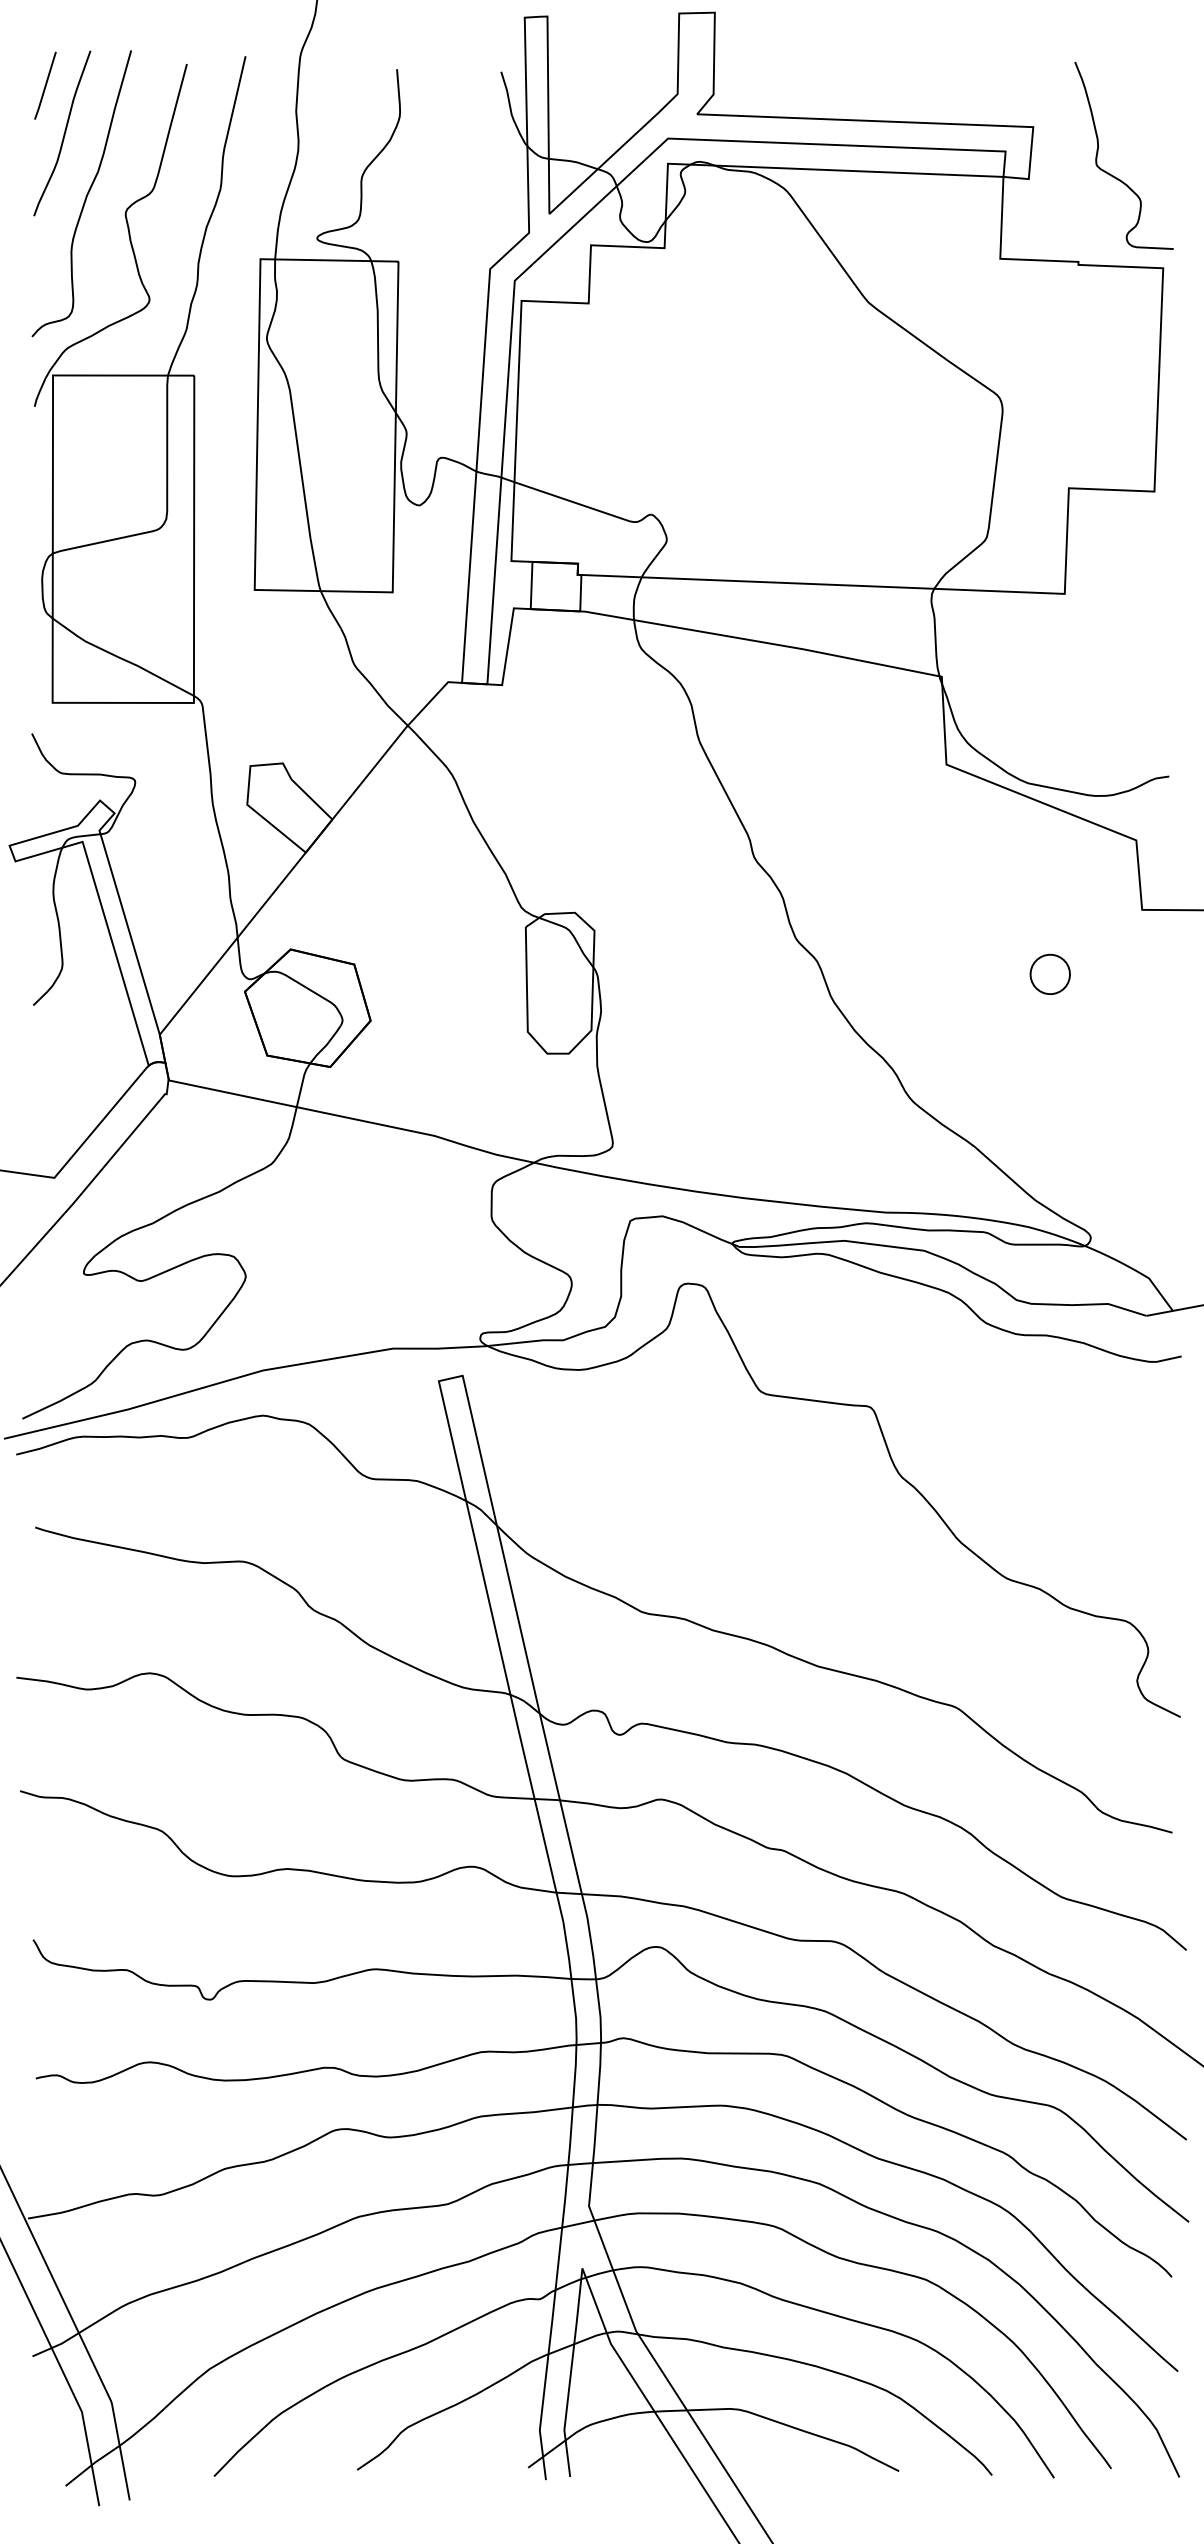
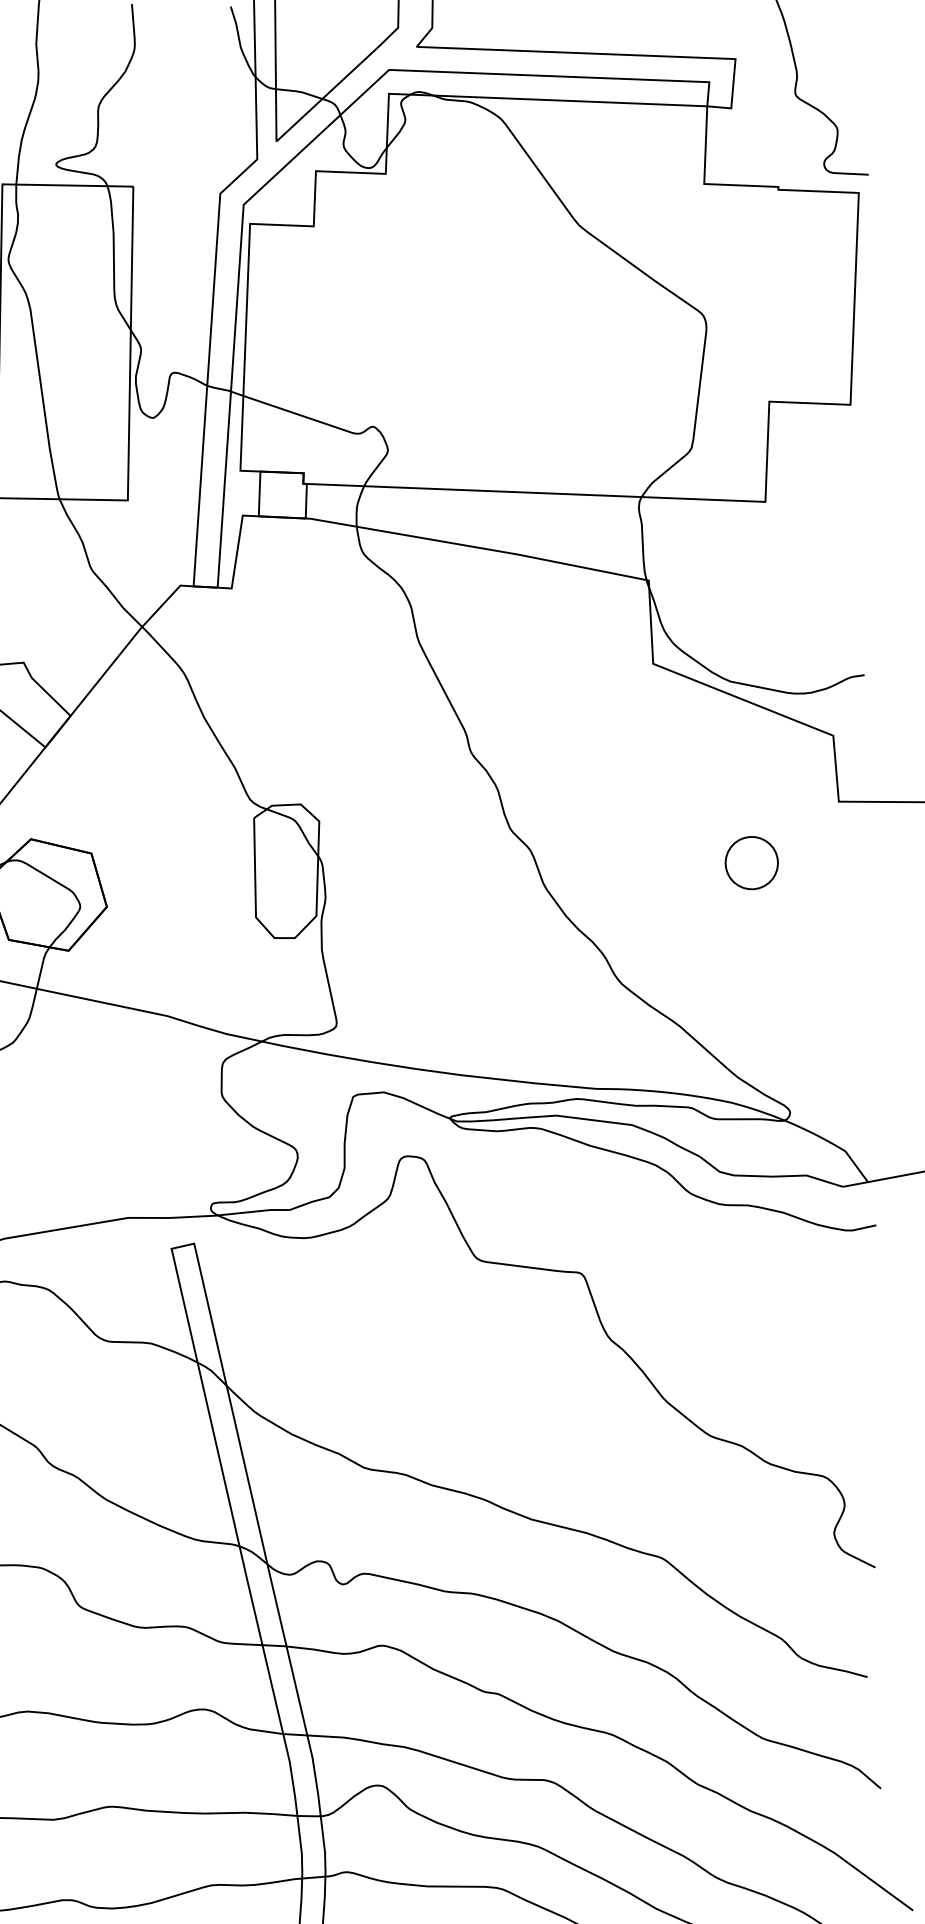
part: (1049, 973) -> (750, 862), size x1.4

